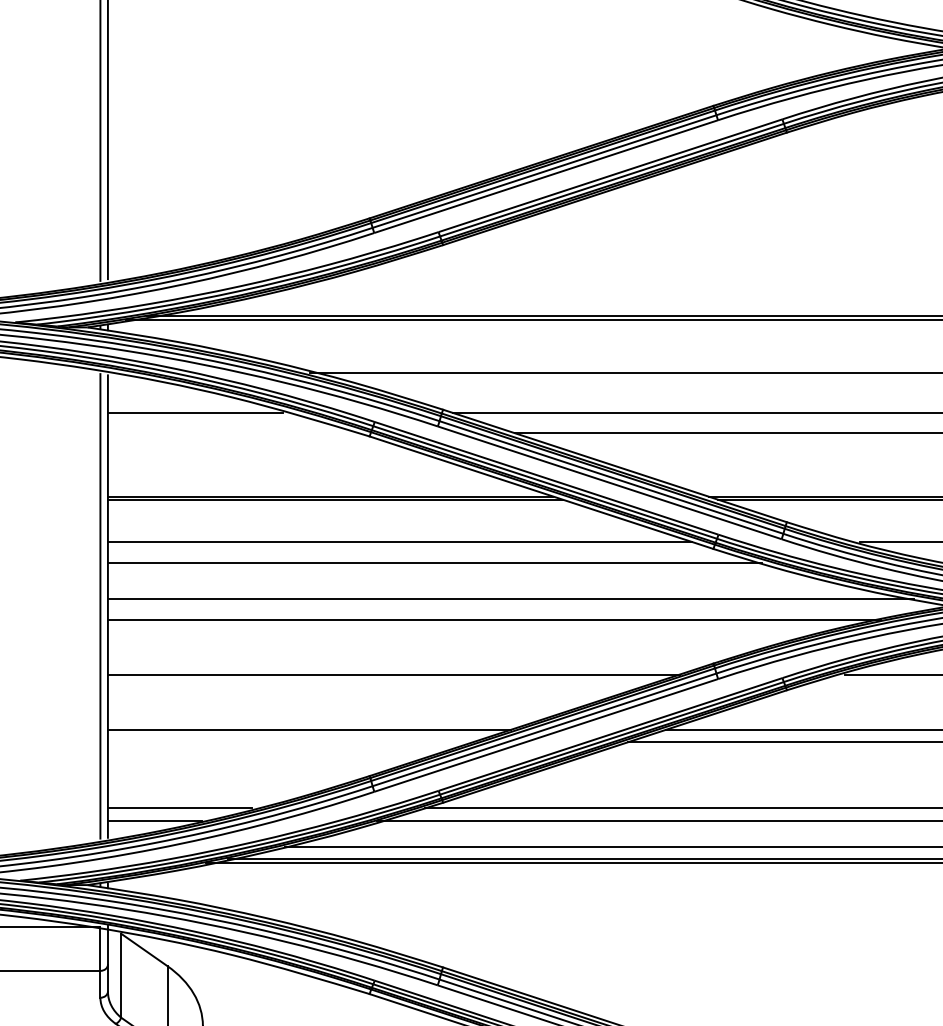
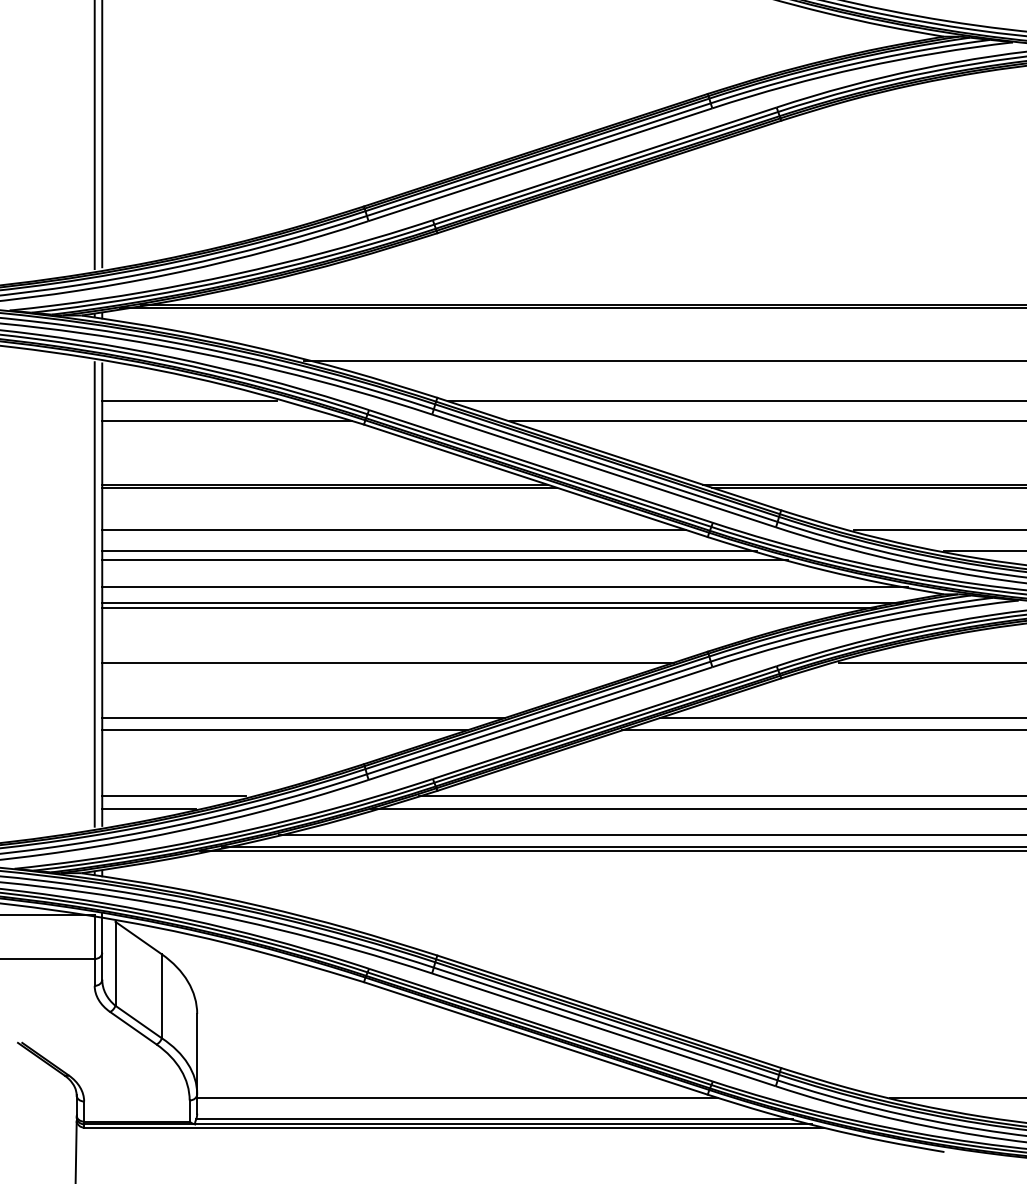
line: (233, 433) -> (227, 421), added
line: (450, 571) -> (444, 559), added
line: (508, 614) -> (502, 602), added
line: (290, 742) -> (284, 730), added

